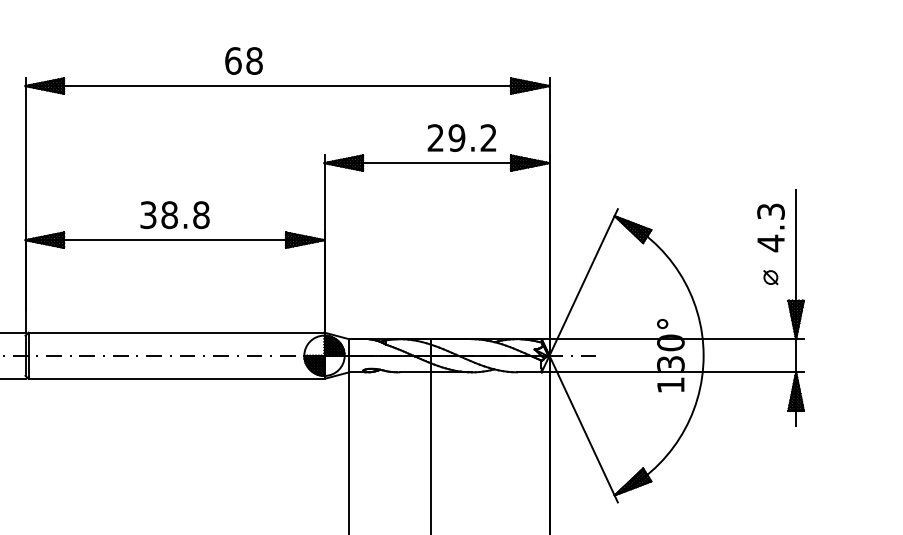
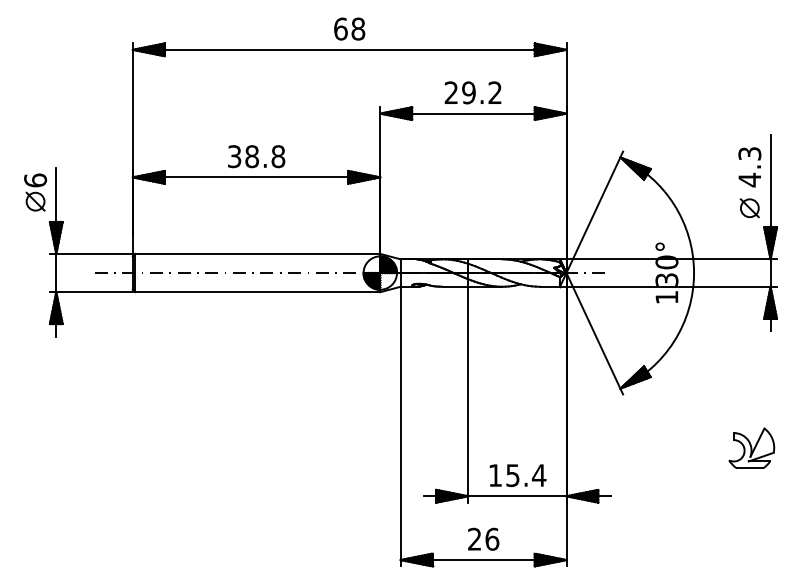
text: (243, 60) -> (349, 28), moved
text: (461, 137) -> (472, 92), moved
part: (770, 277) -> (749, 208), size x1.67

